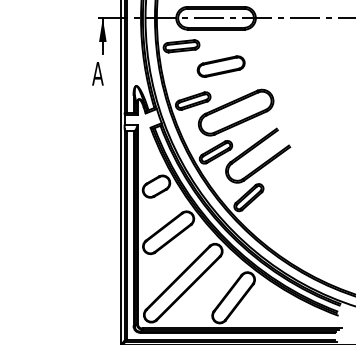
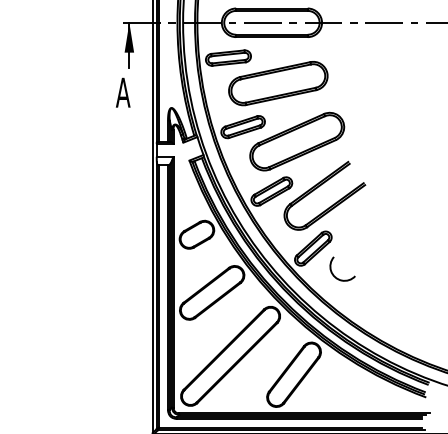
part: (221, 66) -> (278, 83), size x1.67
arc: (264, 217) -> (333, 273), added

